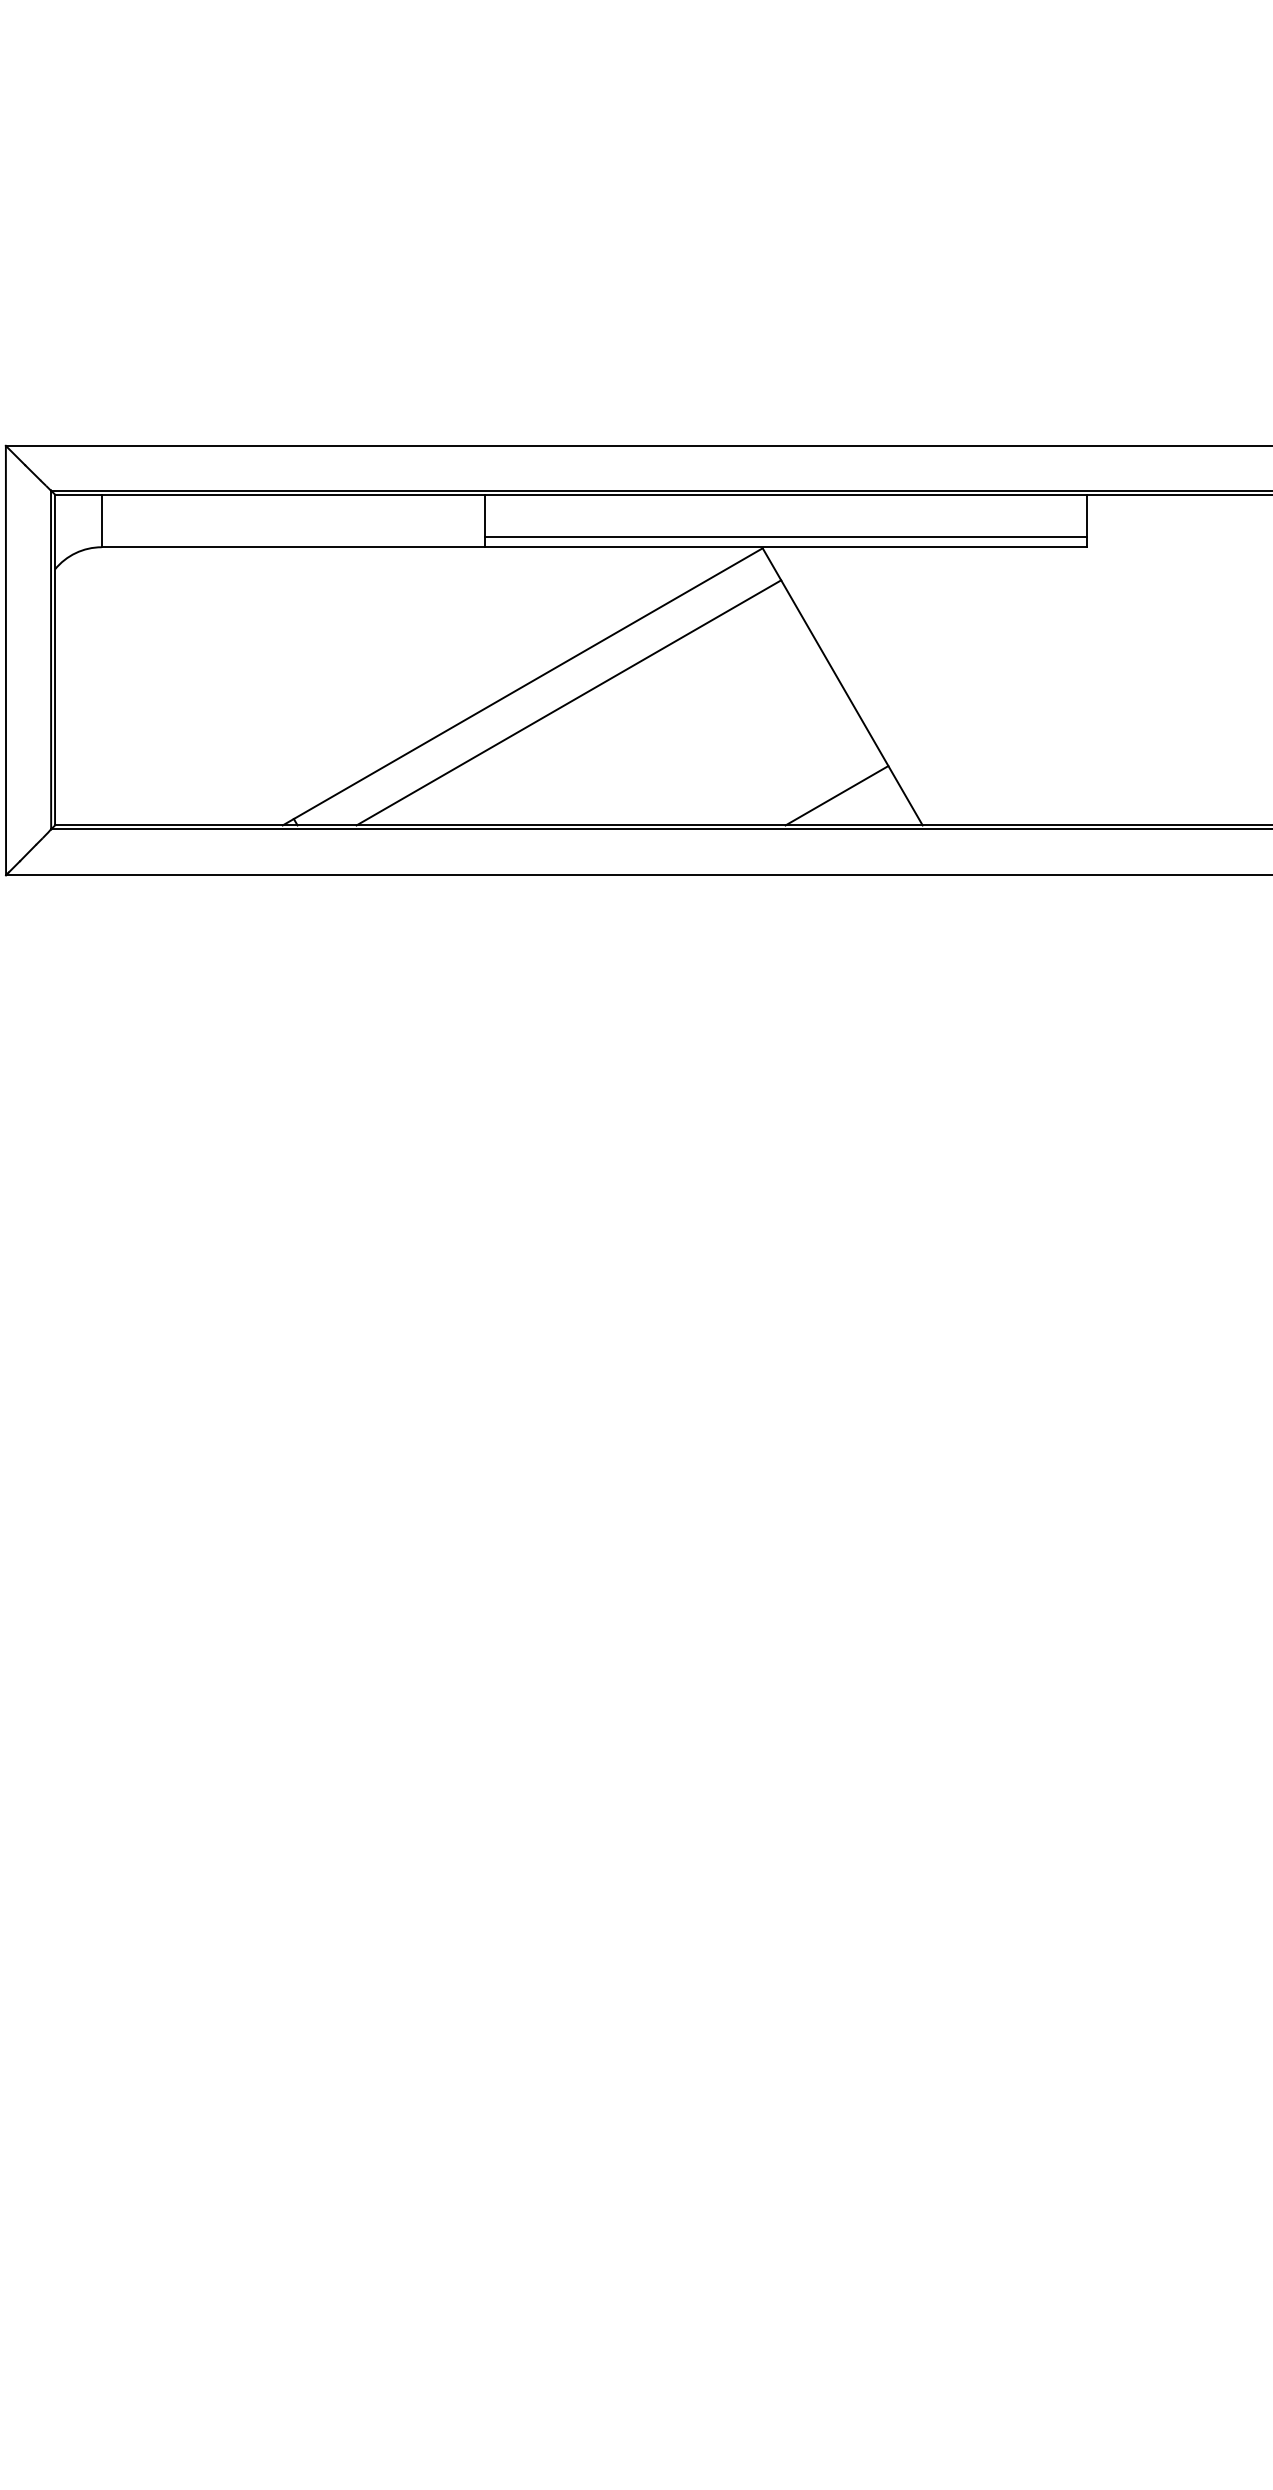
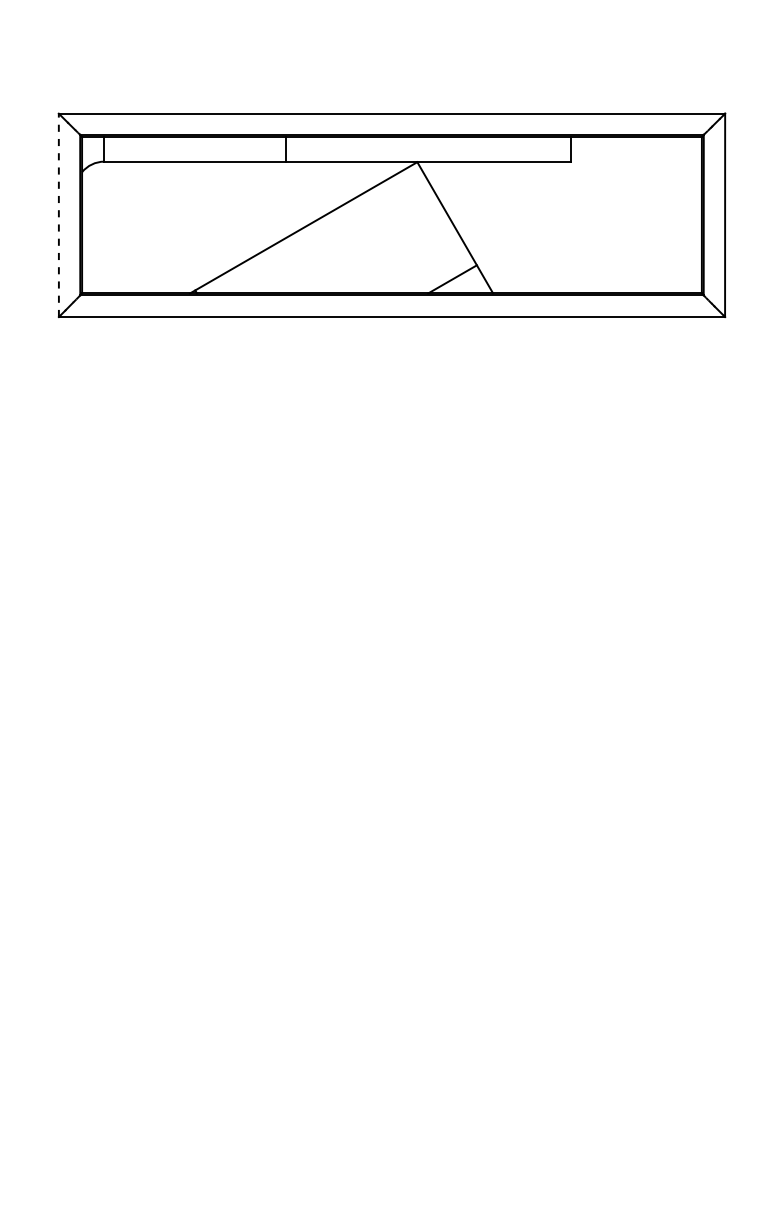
line: (784, 536) -> (427, 156), removed
line: (5, 660) -> (58, 215), solid -> dashed
line: (568, 703) -> (325, 235), removed

